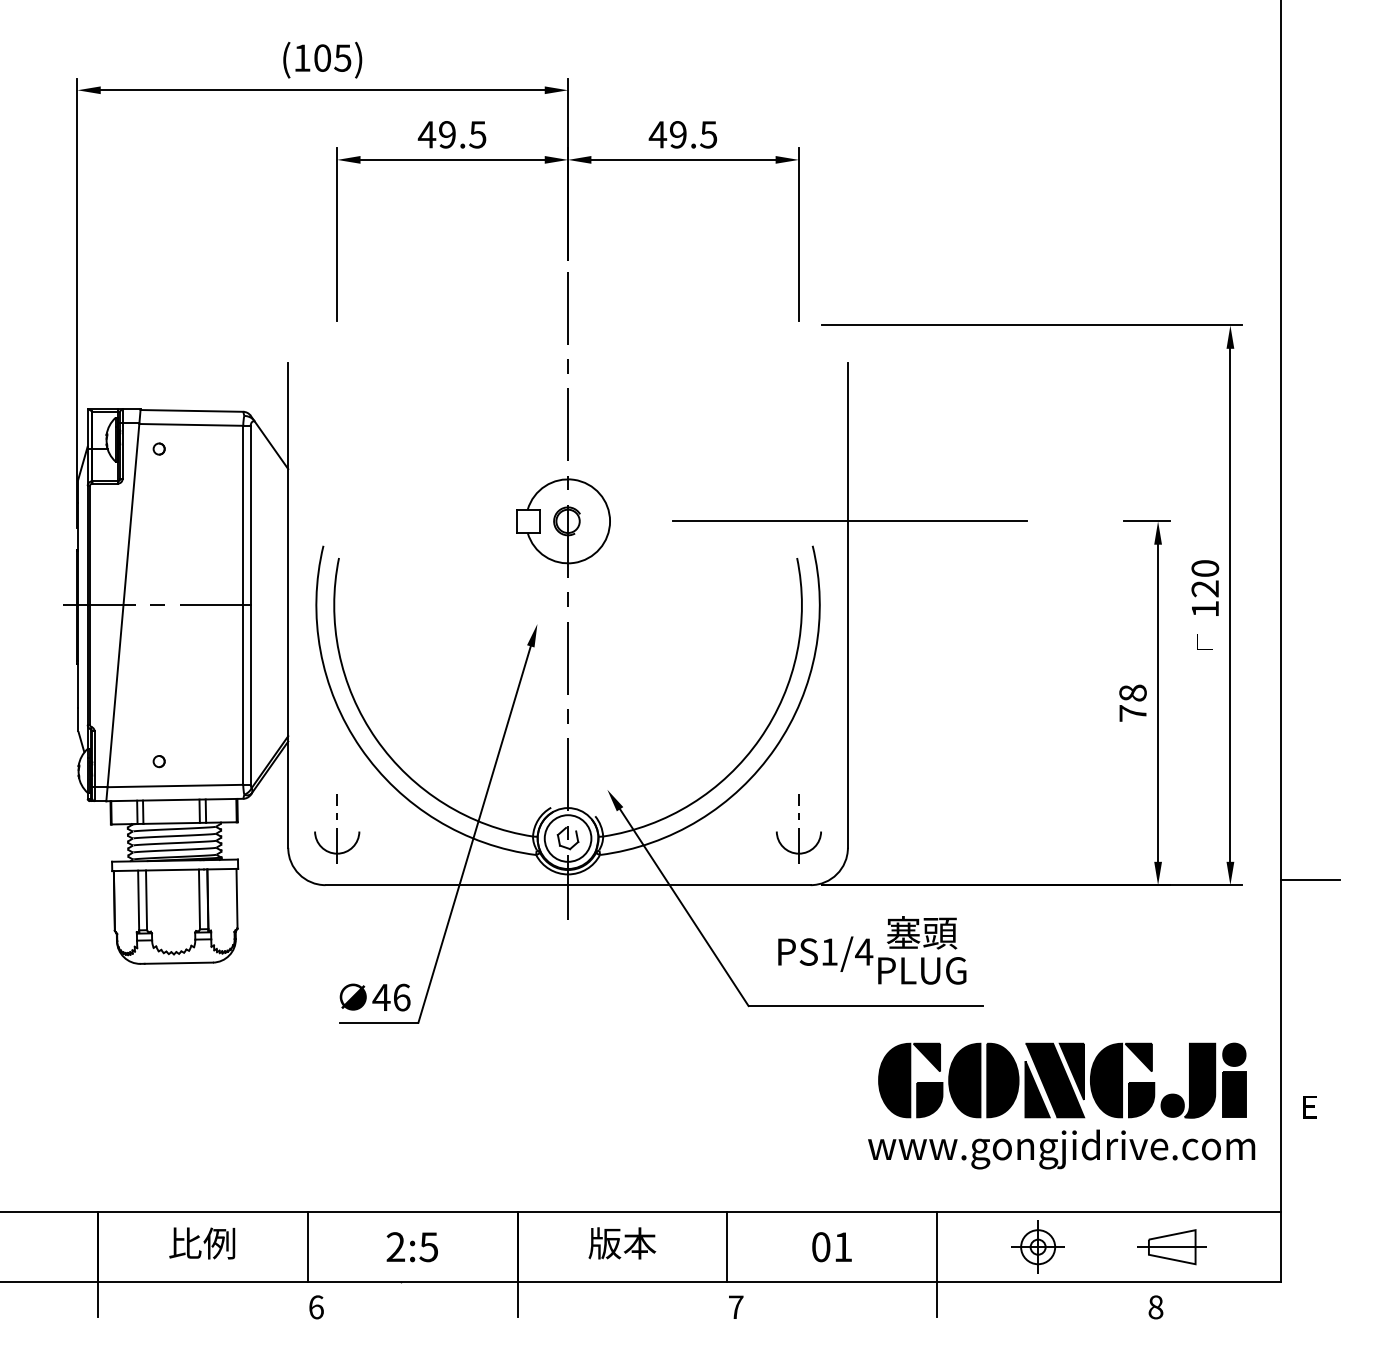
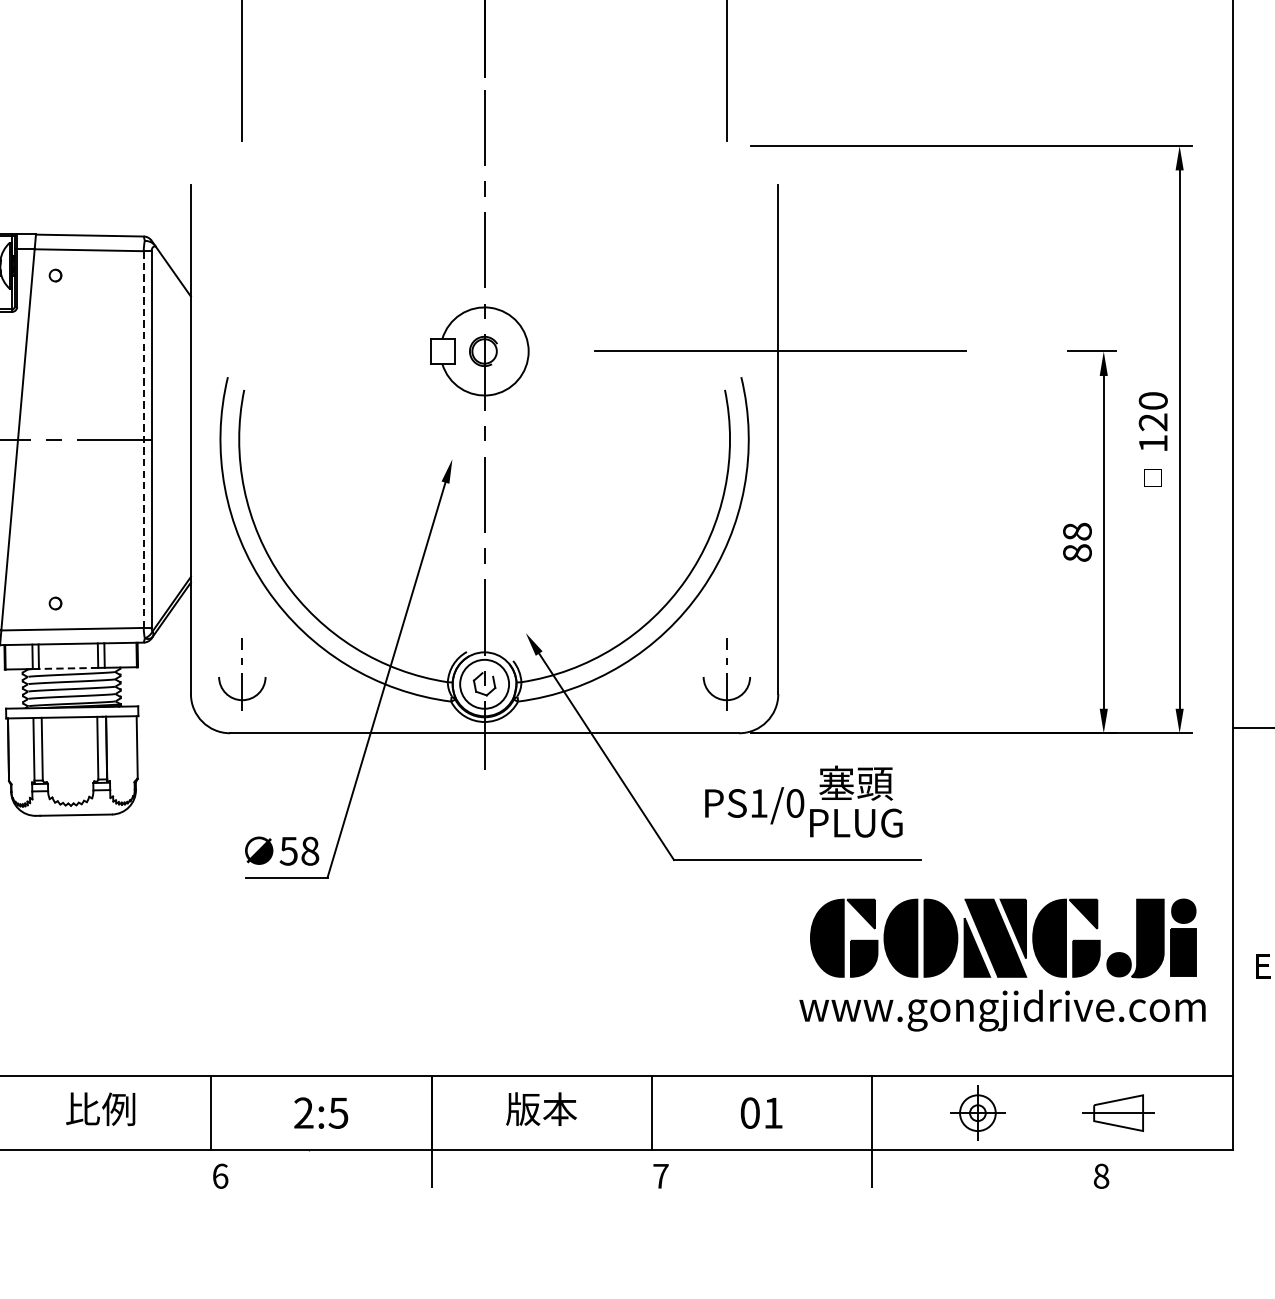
line: (243, 605) -> (143, 439), solid -> dashed
text: (1132, 713) -> (1076, 553), 78 -> 88
line: (171, 823) -> (68, 668), solid -> dashed
text: (864, 951) -> (795, 802), PS1/4 -> PS1/0
text: (391, 997) -> (299, 851), 46 -> 58

